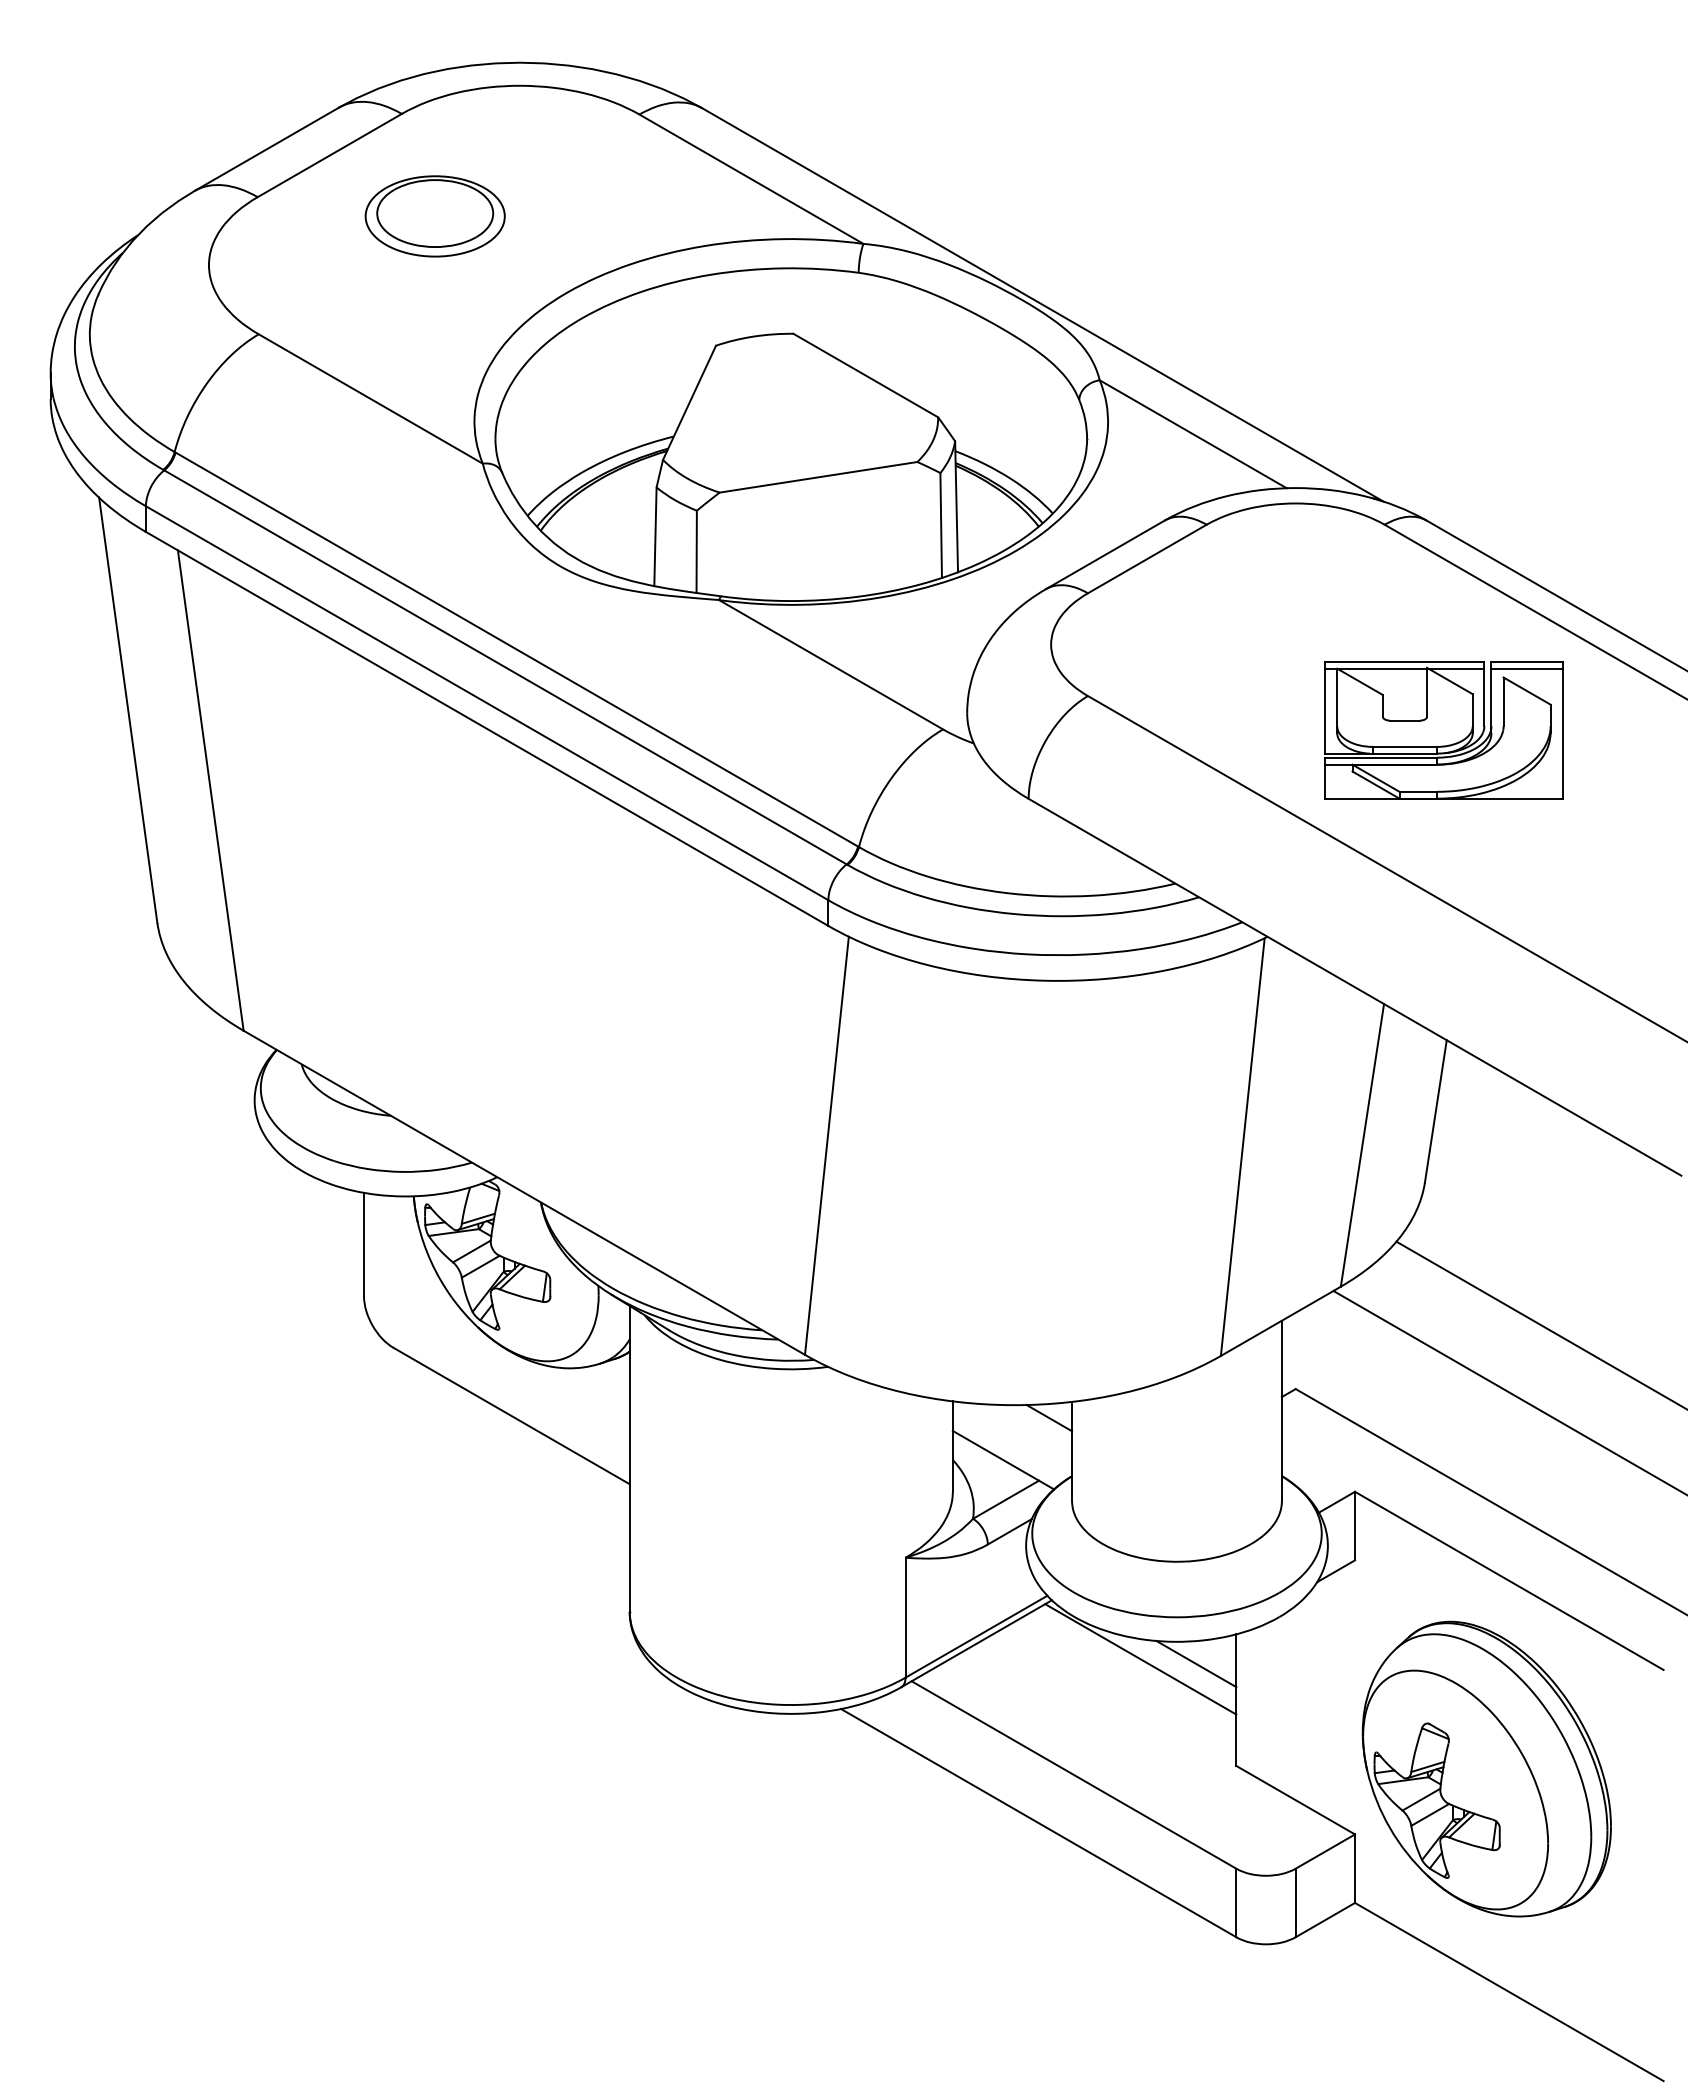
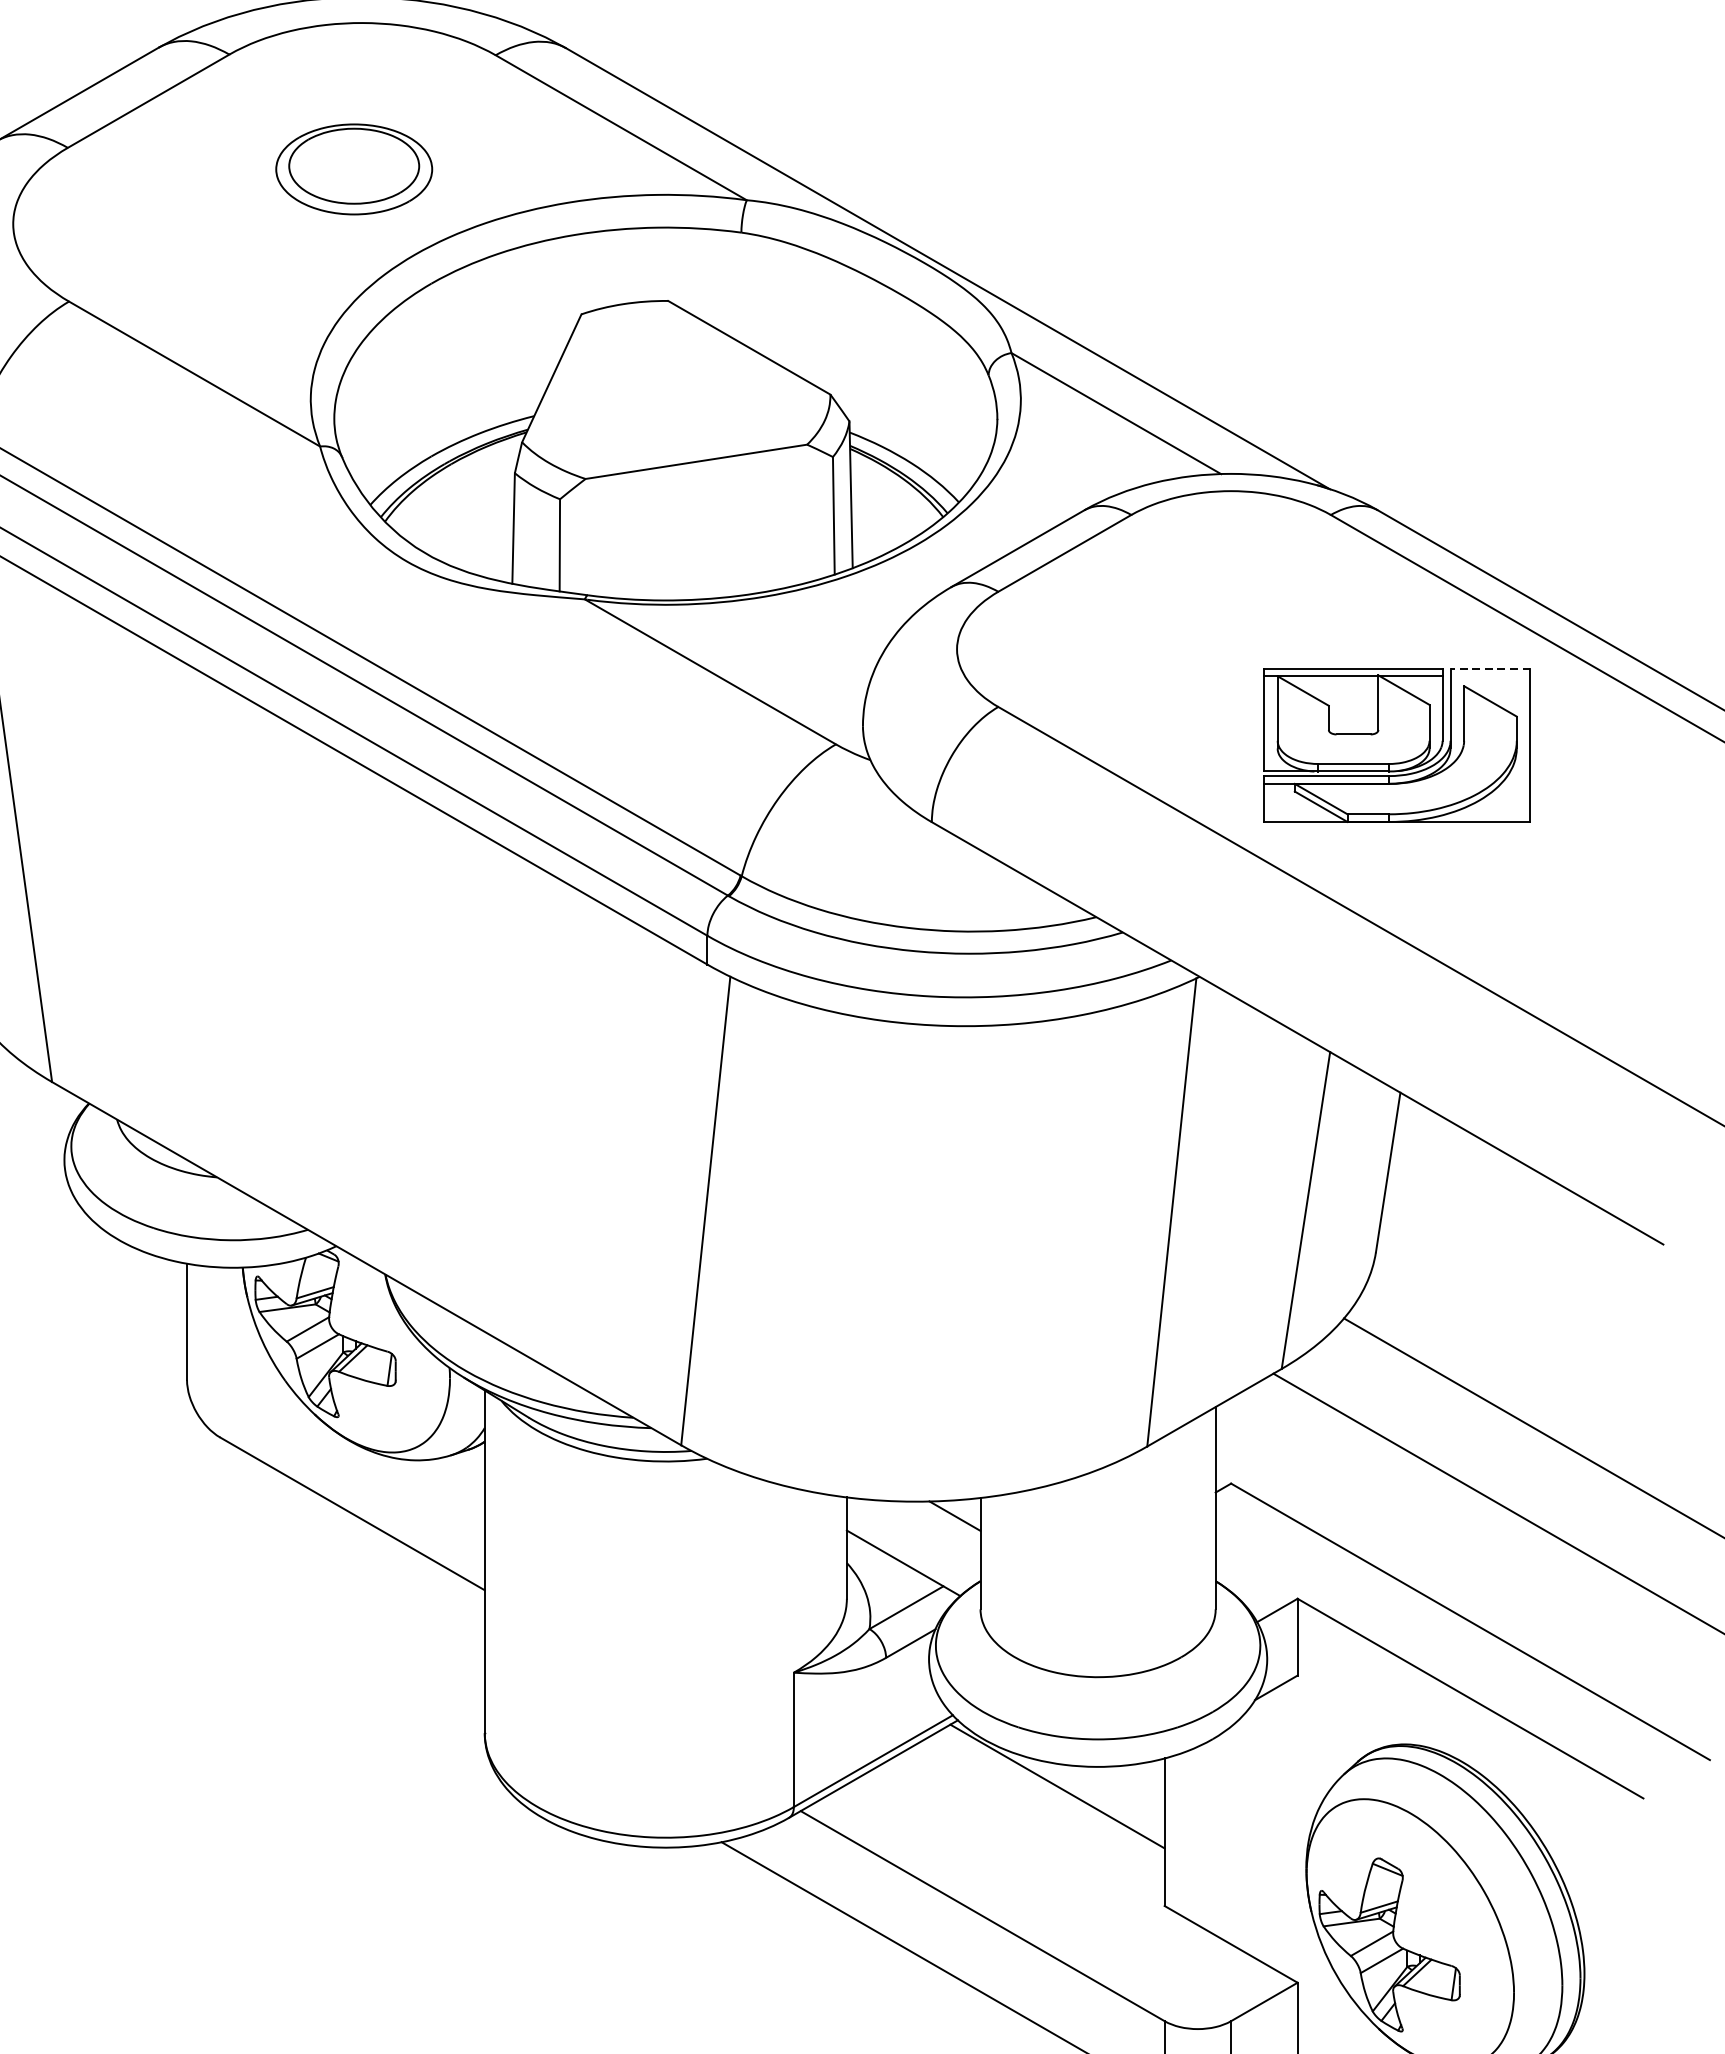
part: (434, 216) -> (353, 169), moved
line: (1527, 661) -> (1490, 668), solid -> dashed
line: (1526, 668) -> (1489, 676), removed
line: (1196, 1663) -> (1119, 1791), removed

